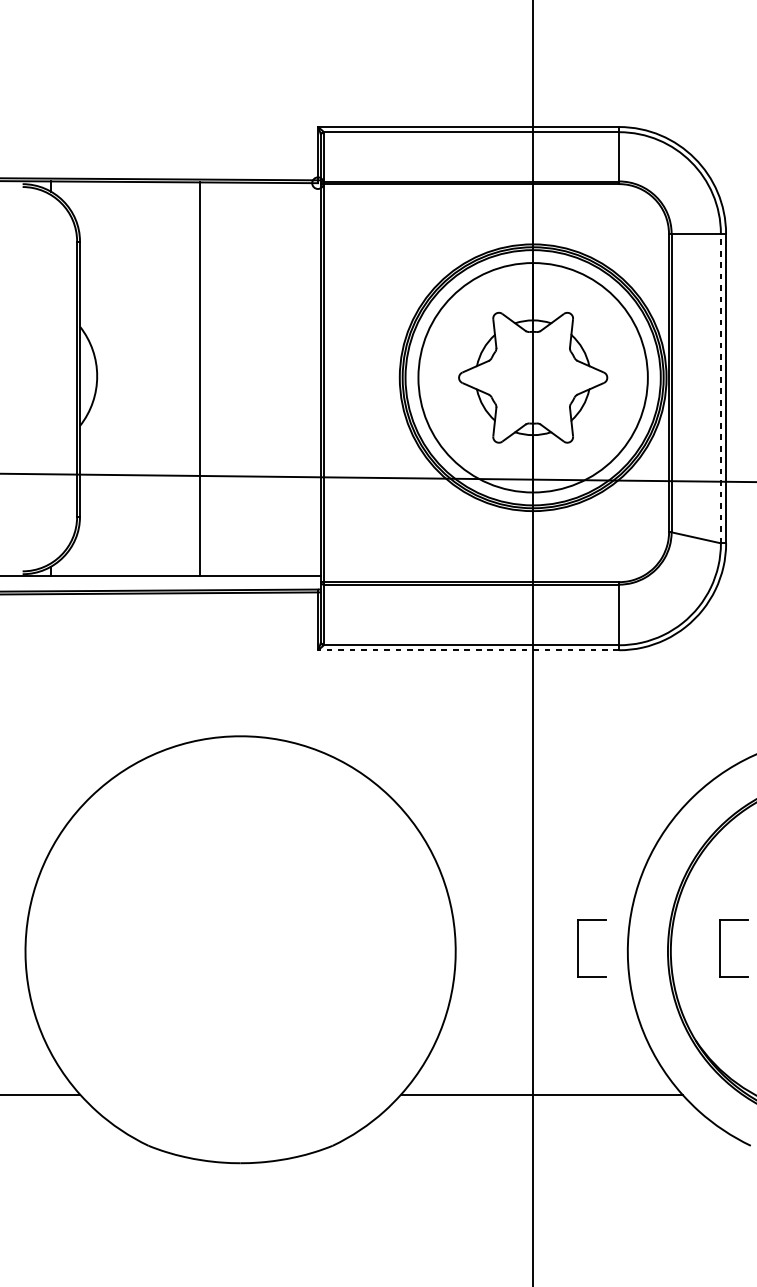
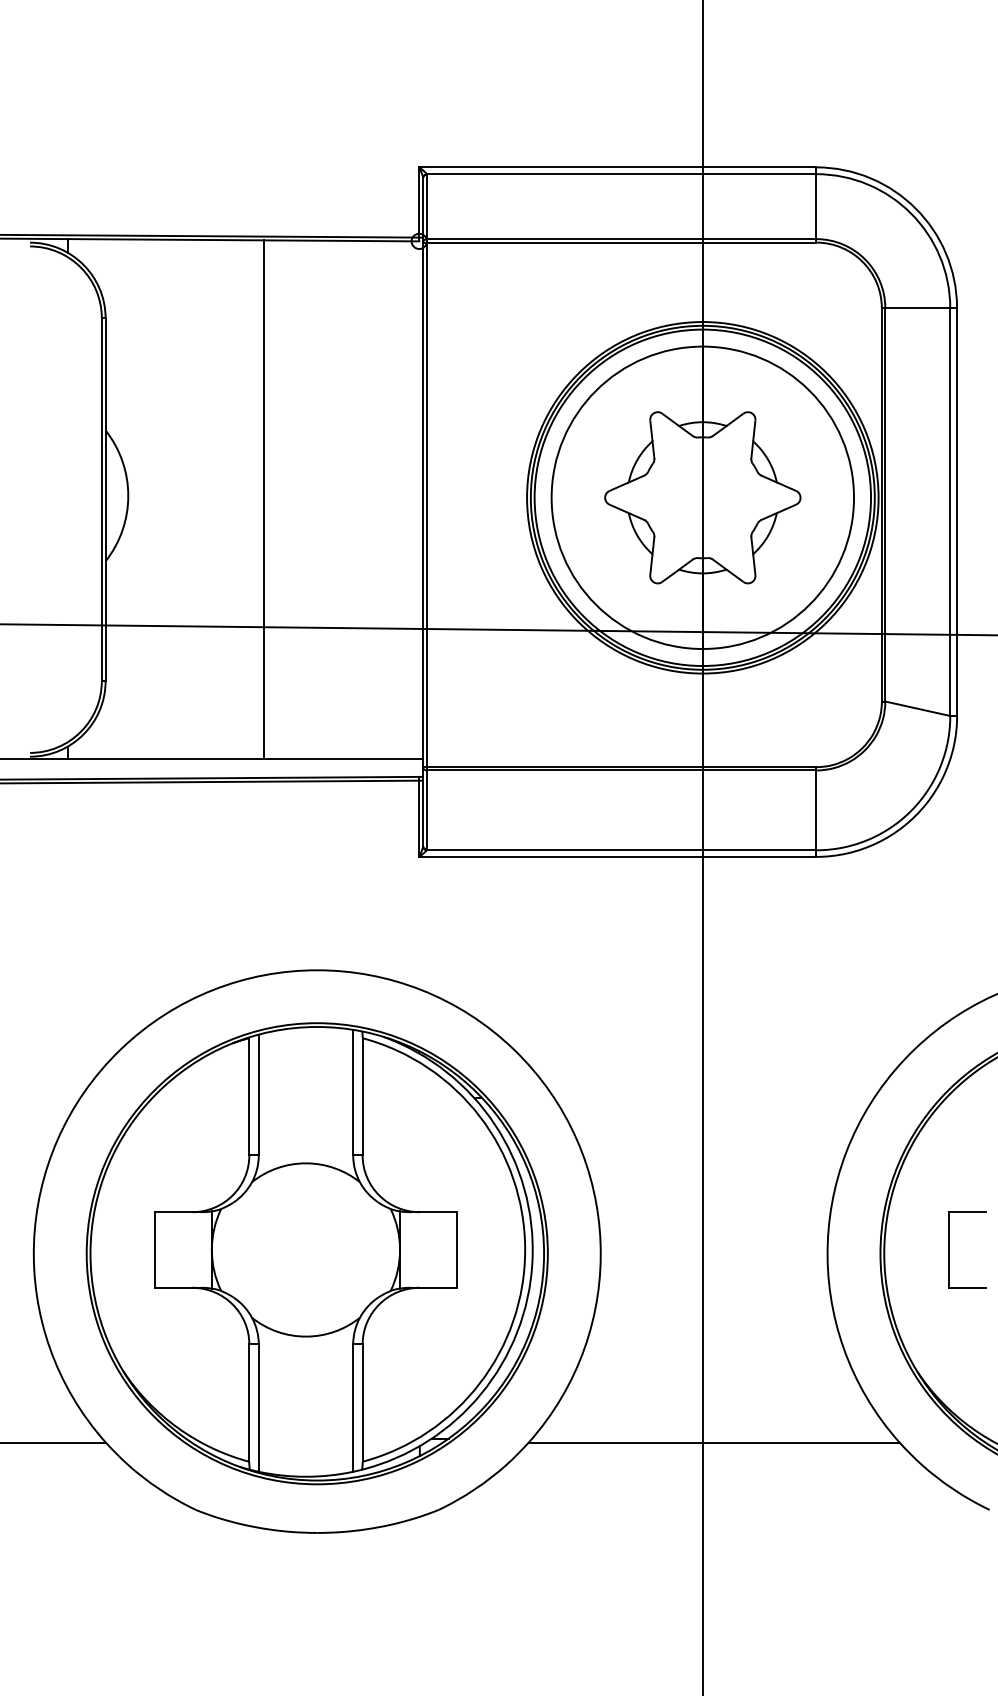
line: (721, 388) -> (950, 512), dashed -> solid
line: (468, 649) -> (617, 856), dashed -> solid
part: (578, 948) -> (762, 1249), removed
part: (240, 951) -> (316, 1253), added

